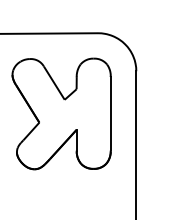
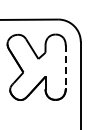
line: (110, 114) -> (65, 67), solid -> dashed

